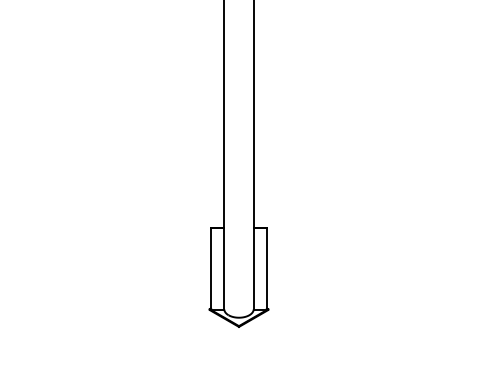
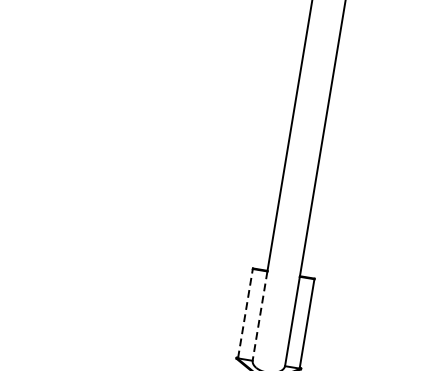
line: (211, 268) -> (246, 313), solid -> dashed
line: (224, 268) -> (260, 315), solid -> dashed

